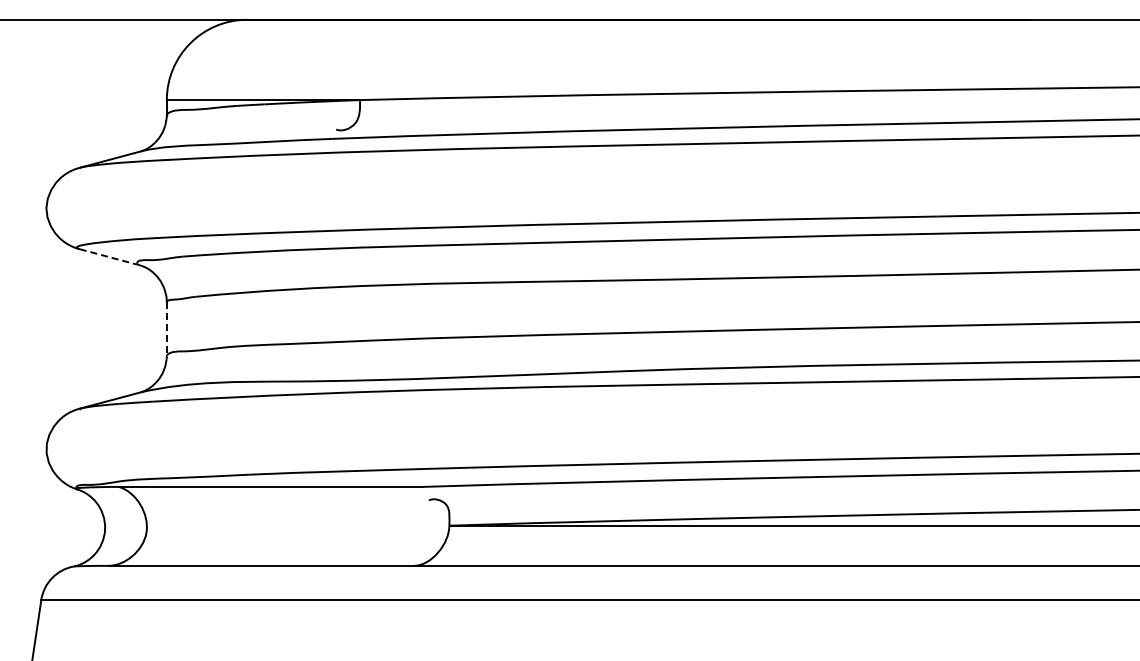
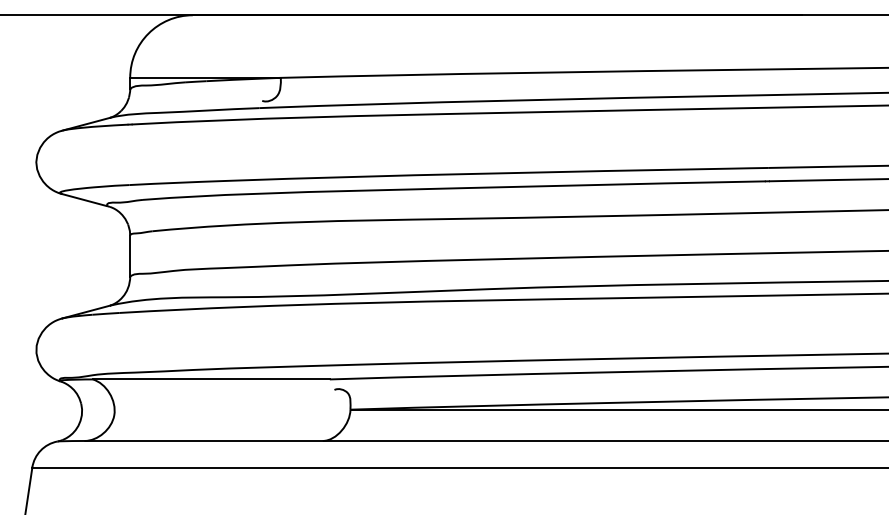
line: (108, 256) -> (84, 199), dashed -> solid
line: (166, 328) -> (129, 255), dashed -> solid

